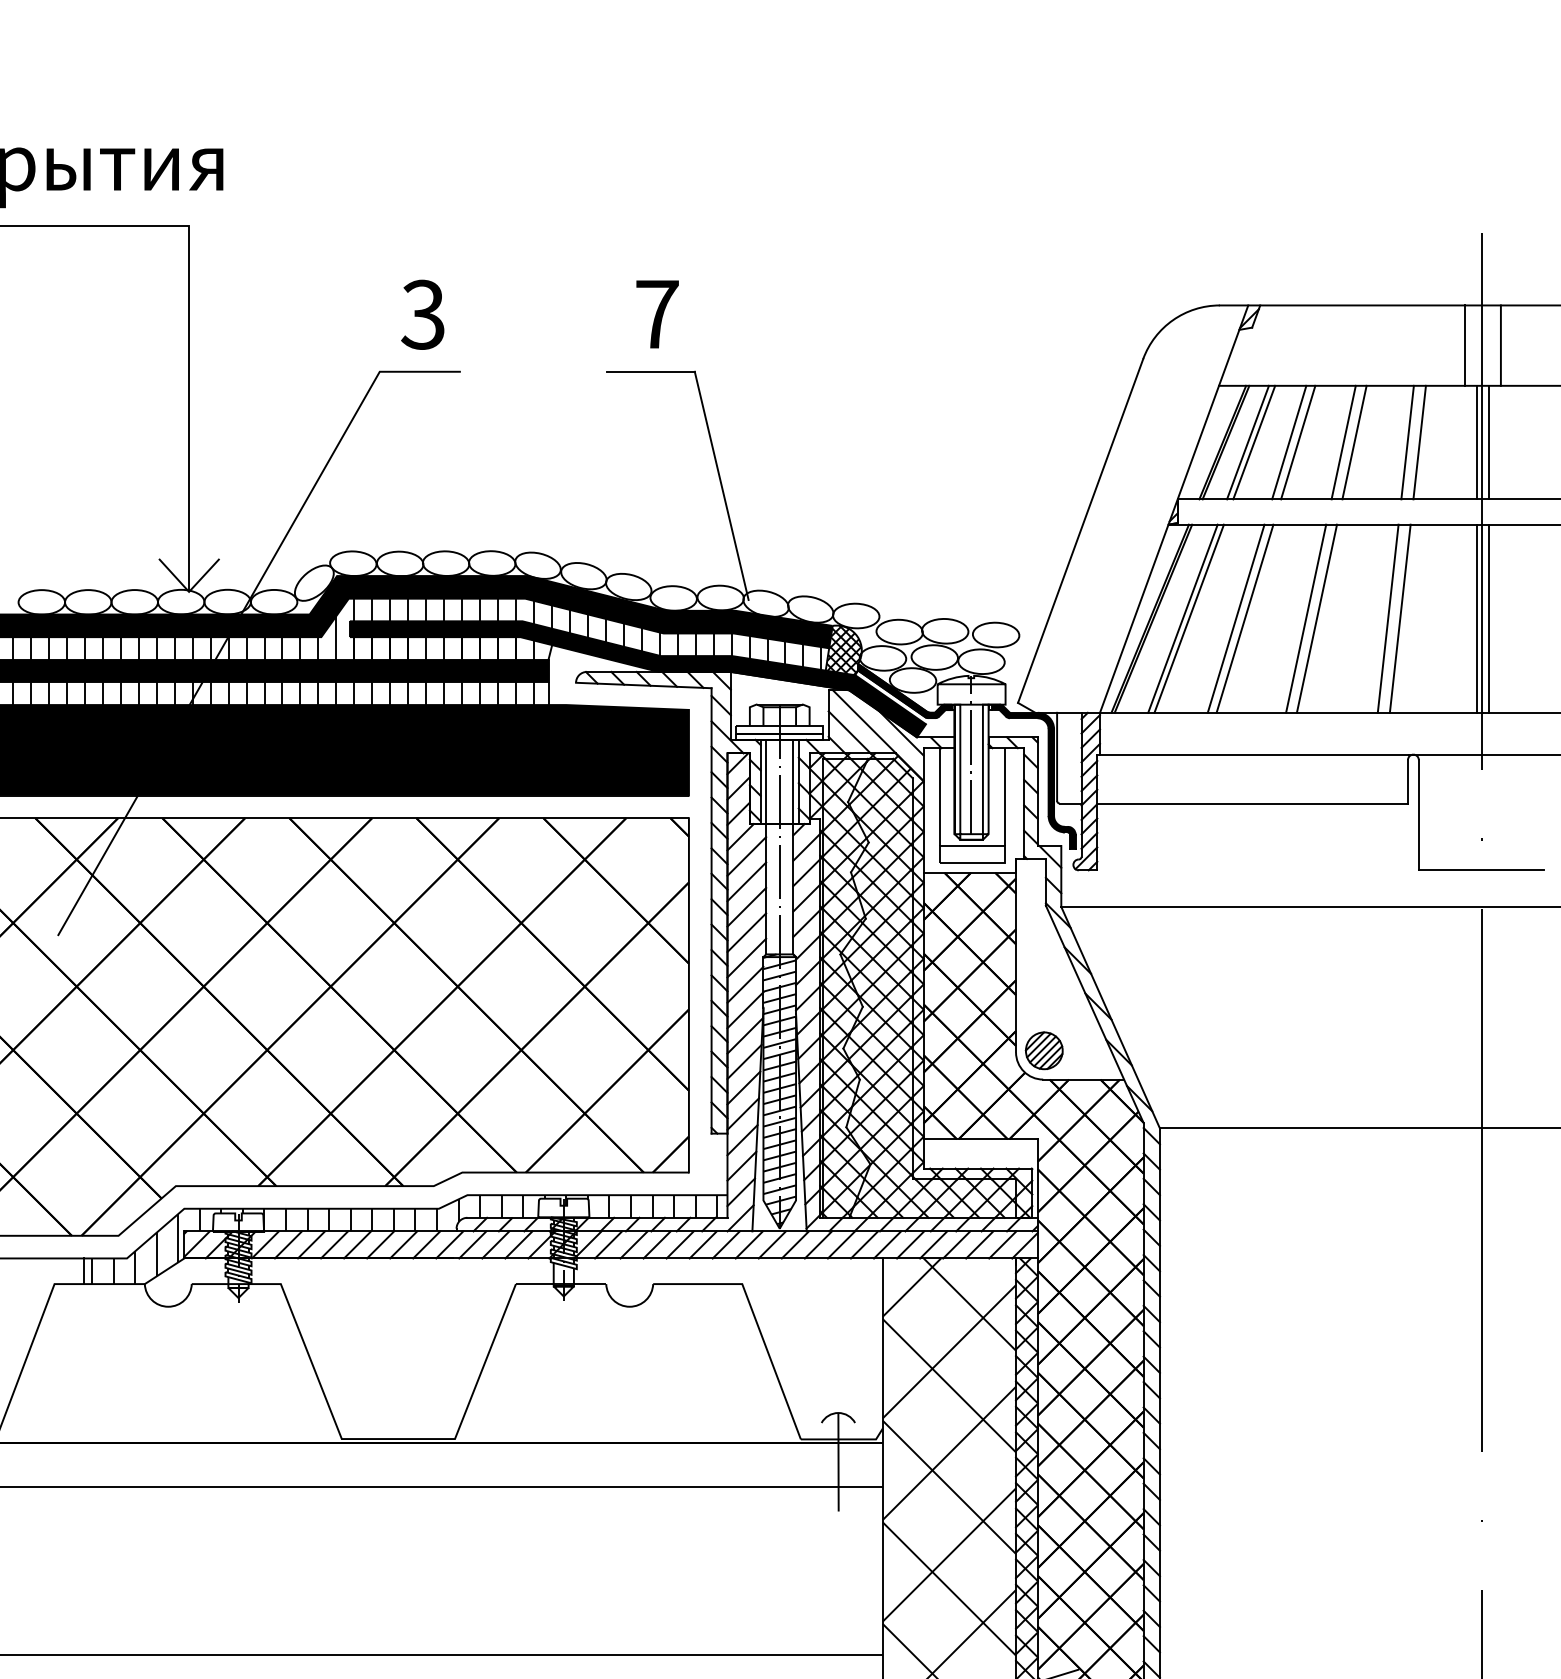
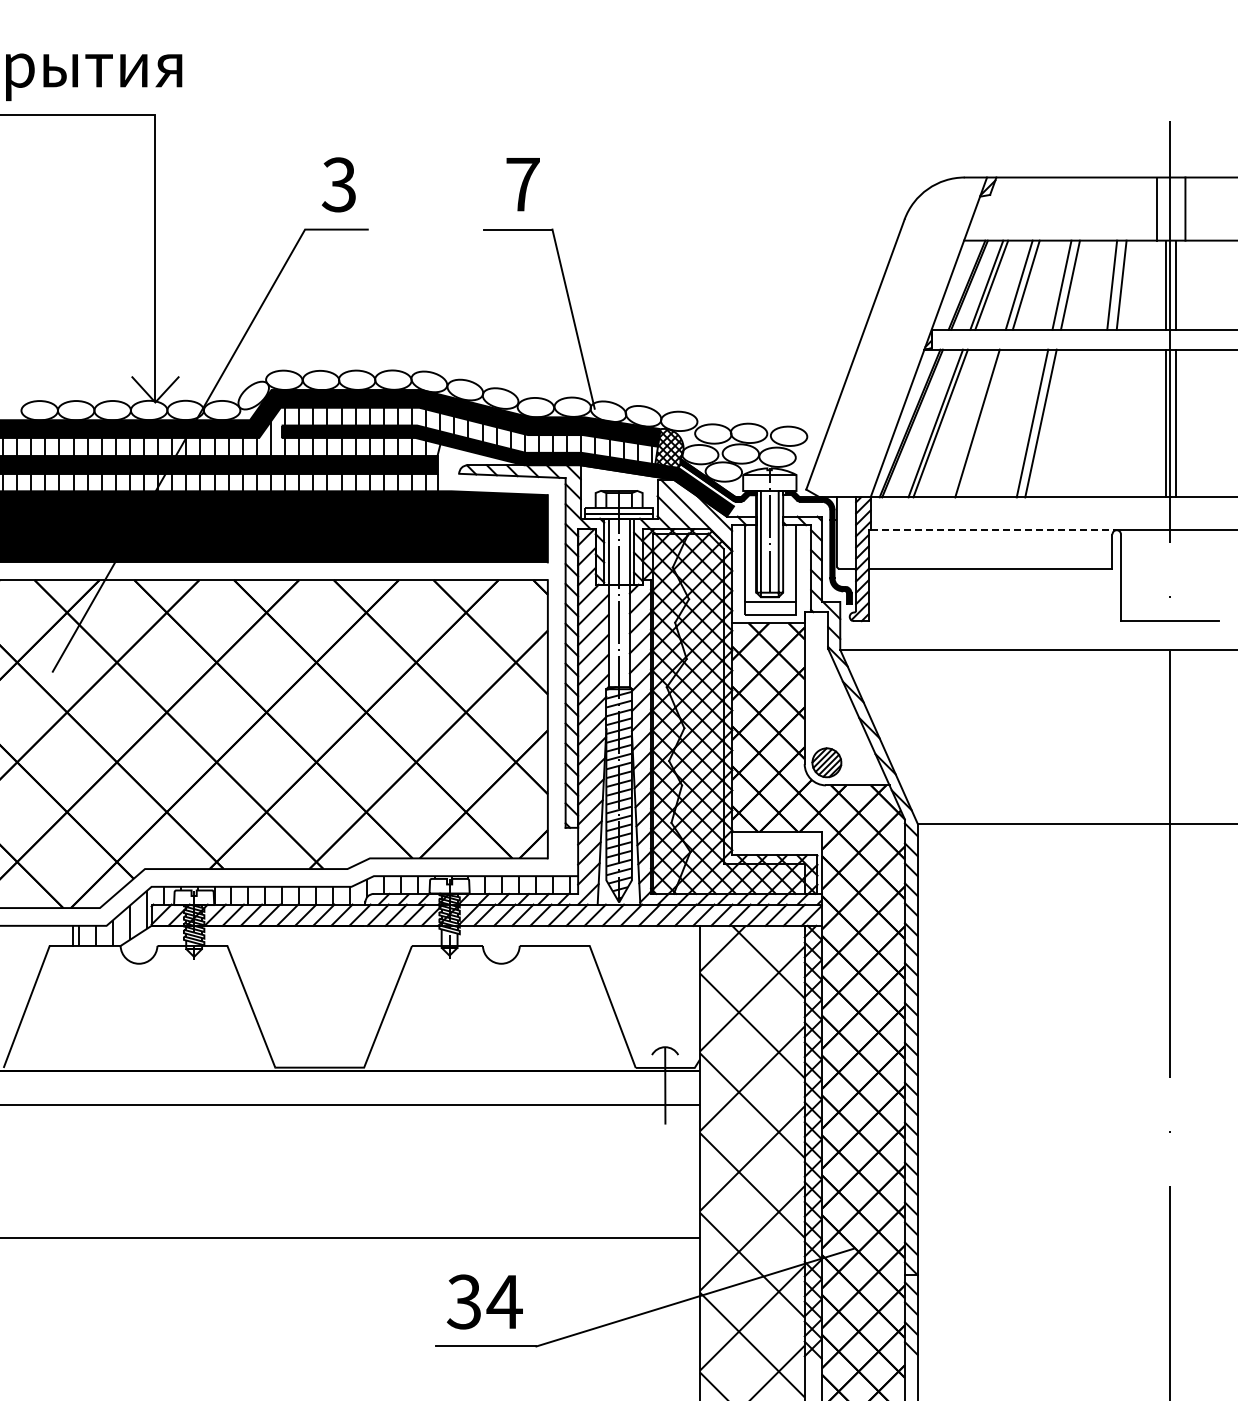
line: (1245, 618) -> (984, 423), removed
line: (1387, 618) -> (1096, 423), removed
line: (1400, 618) -> (1106, 423), removed
line: (1257, 754) -> (994, 530), solid -> dashed

